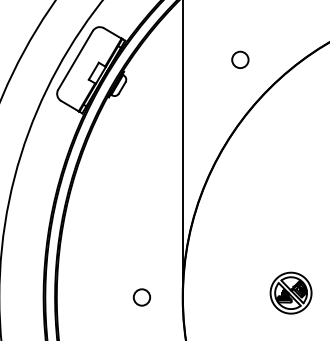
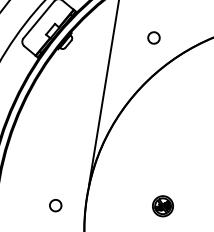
part: (290, 292) -> (162, 205), size x0.7
circle: (141, 297) -> (55, 205), moved

